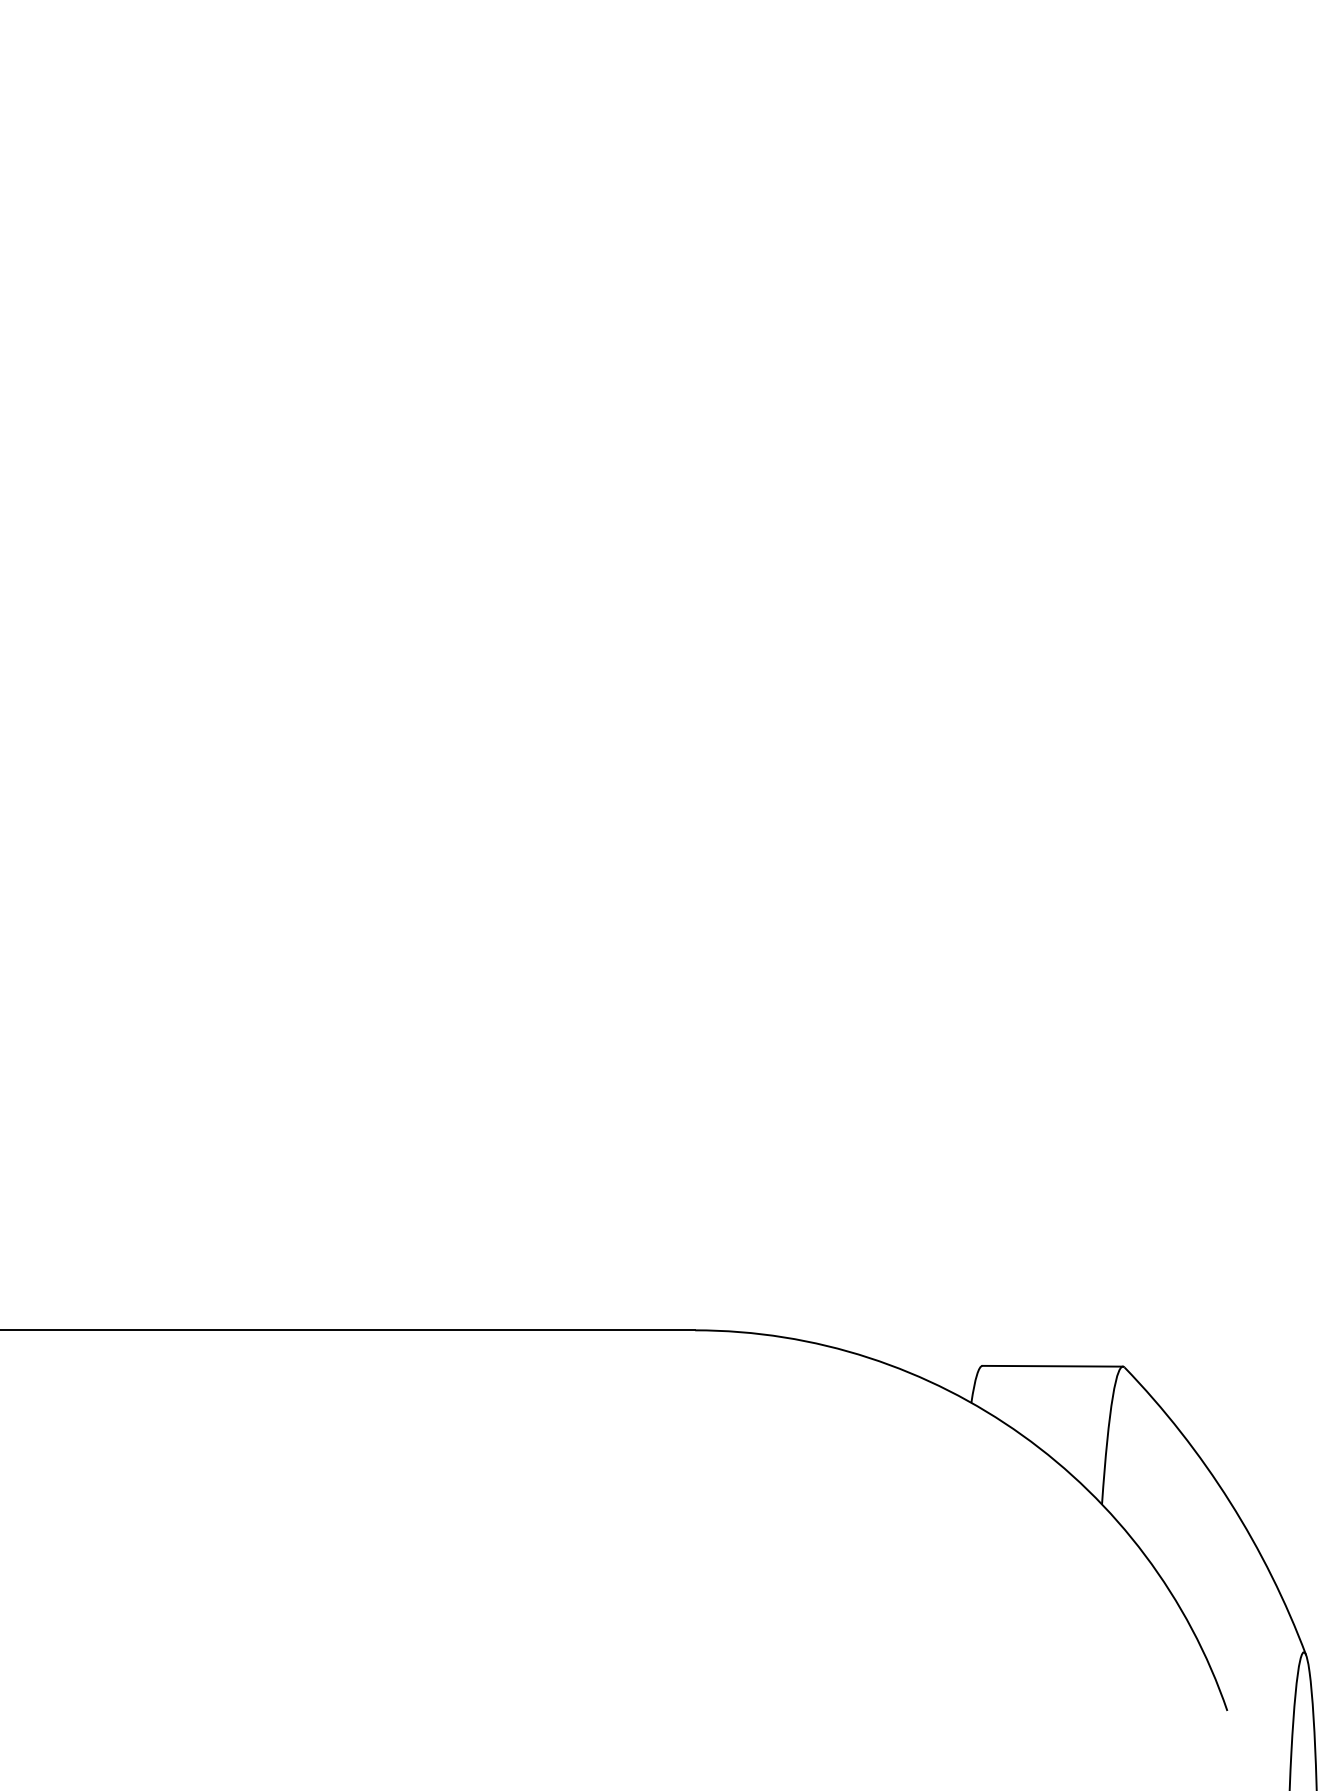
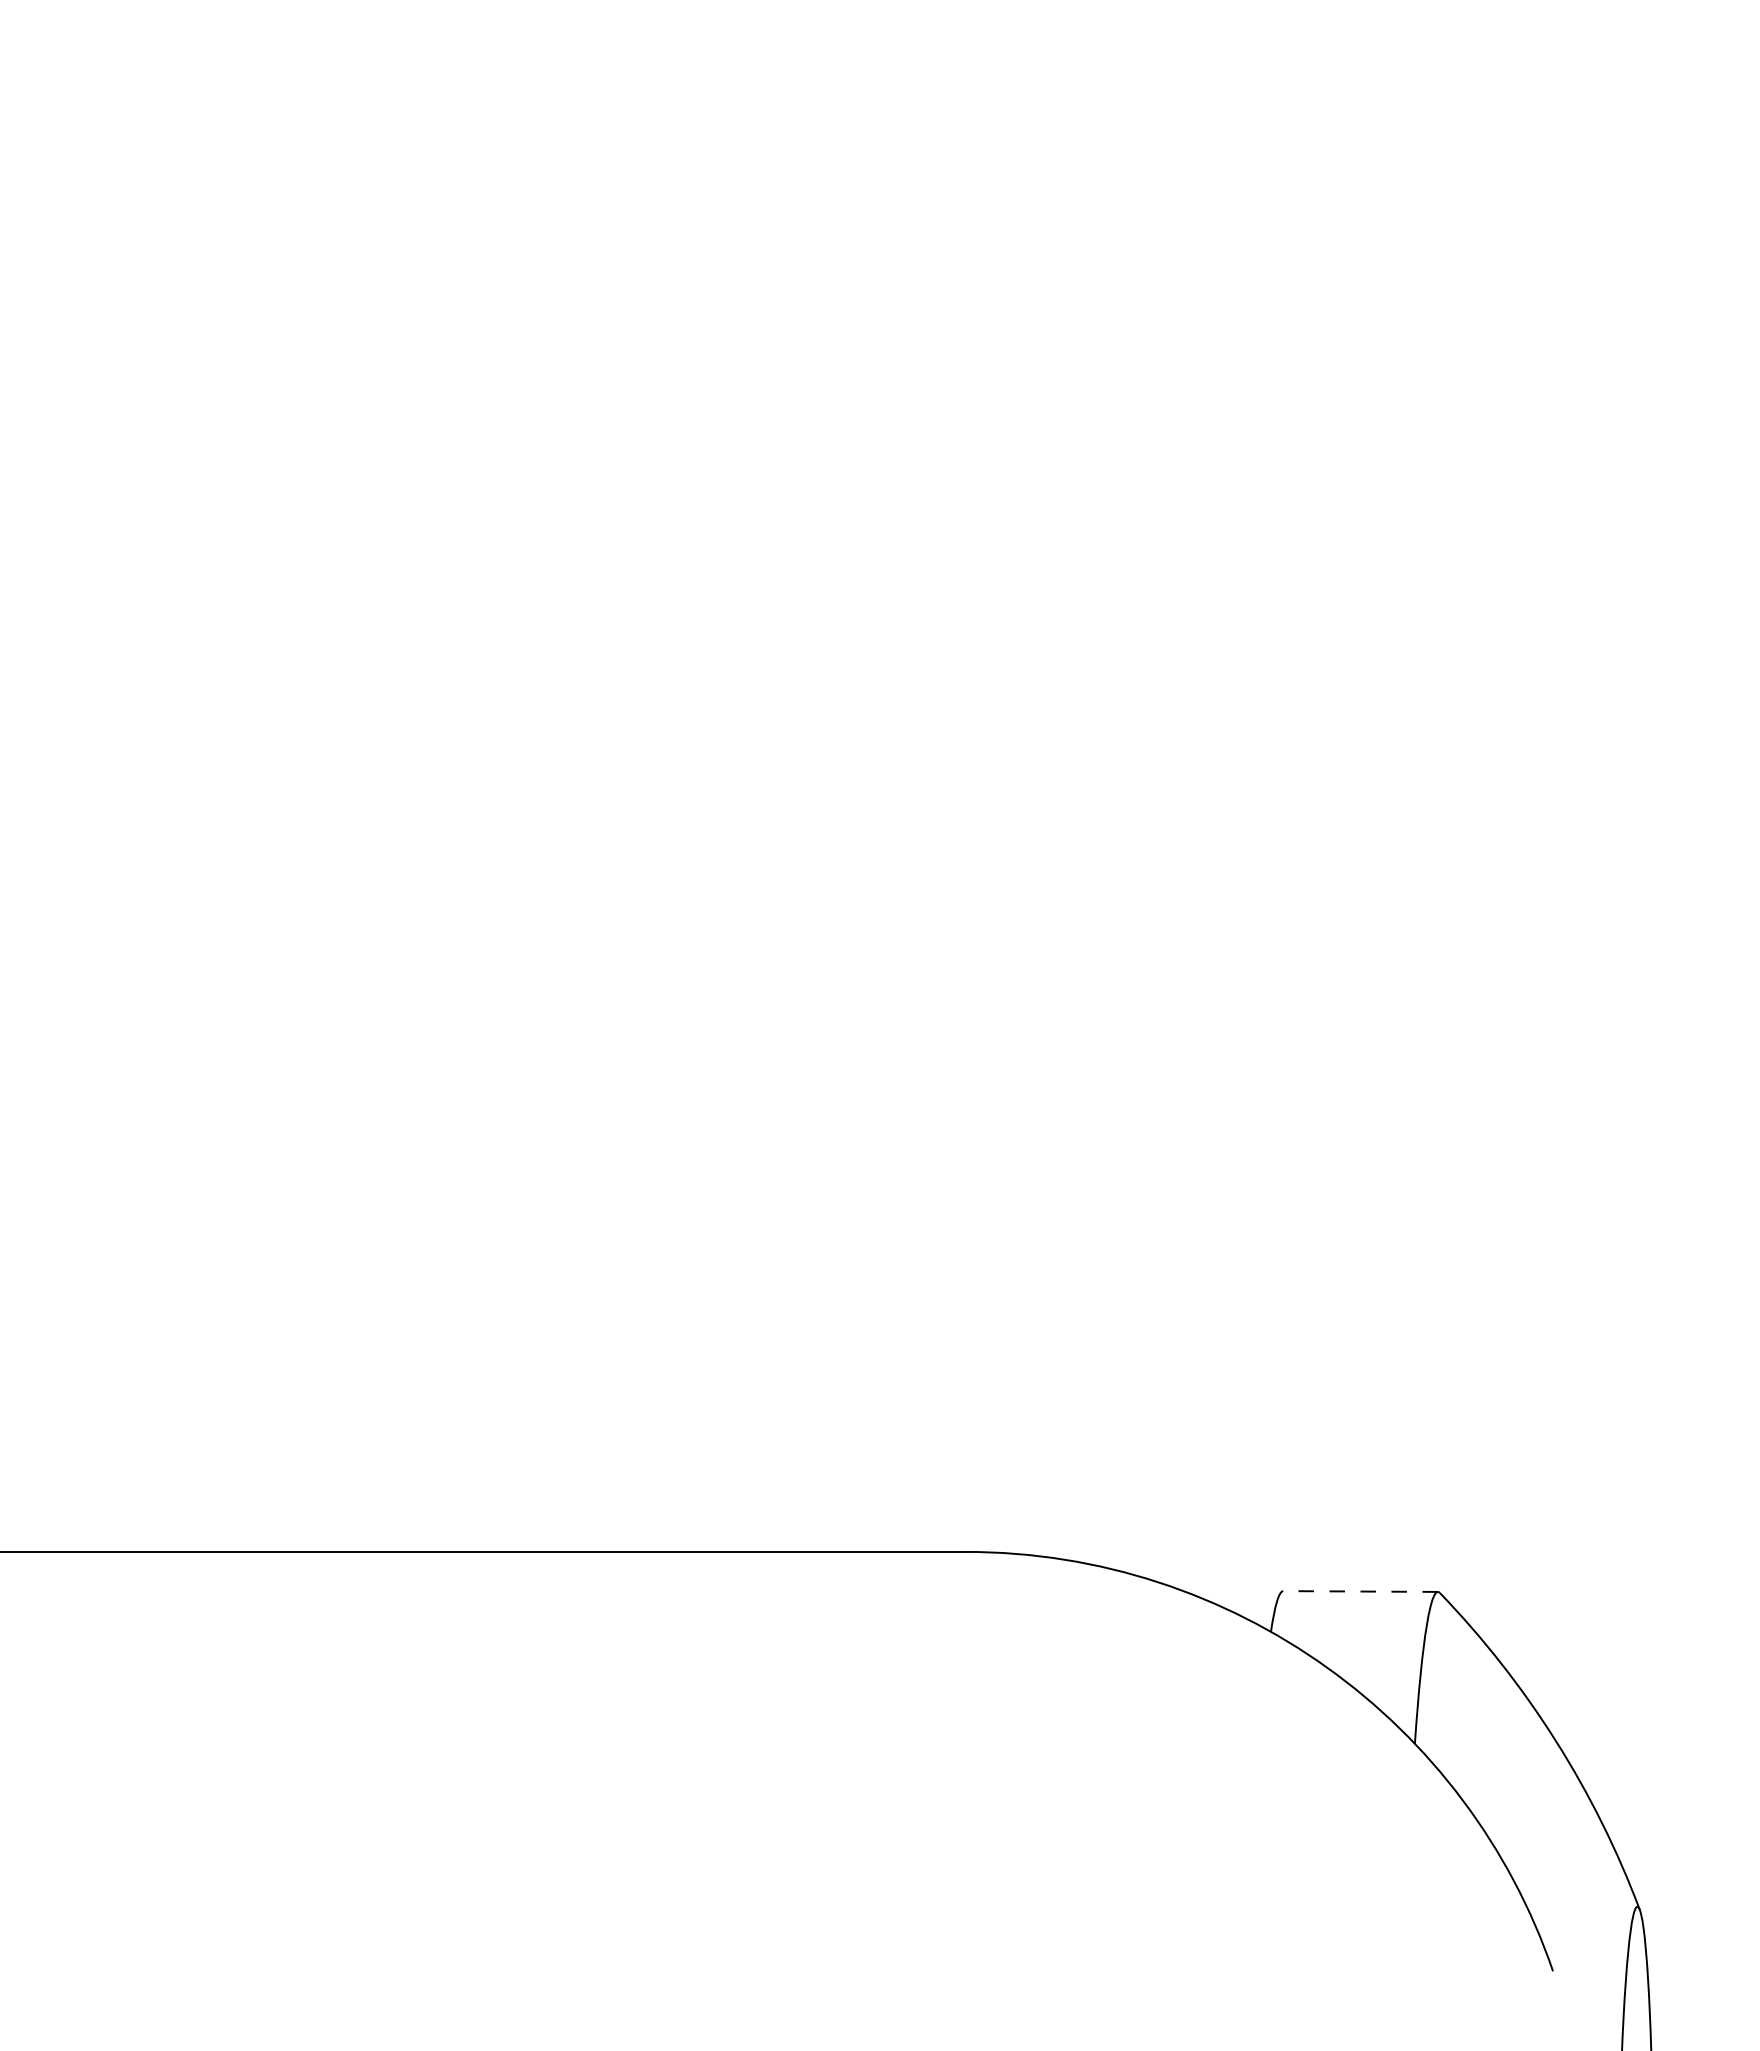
line: (1052, 1366) -> (1360, 1591), solid -> dashed

